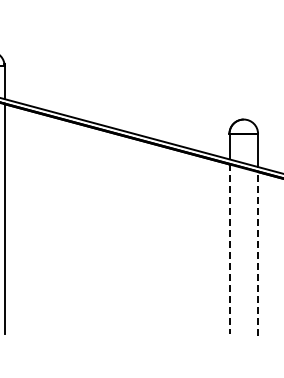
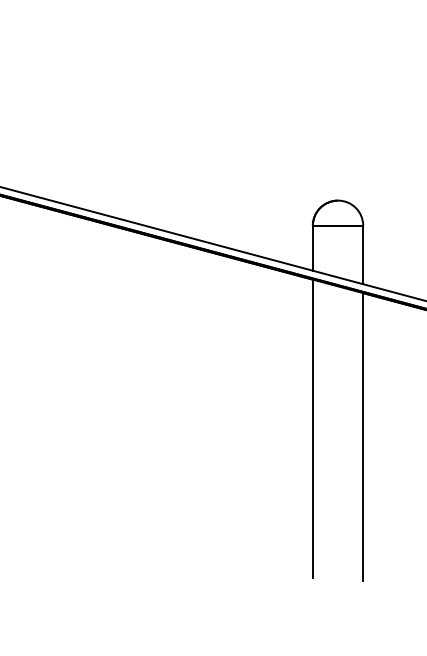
line: (229, 249) -> (312, 429), dashed -> solid
line: (258, 253) -> (363, 436), dashed -> solid

